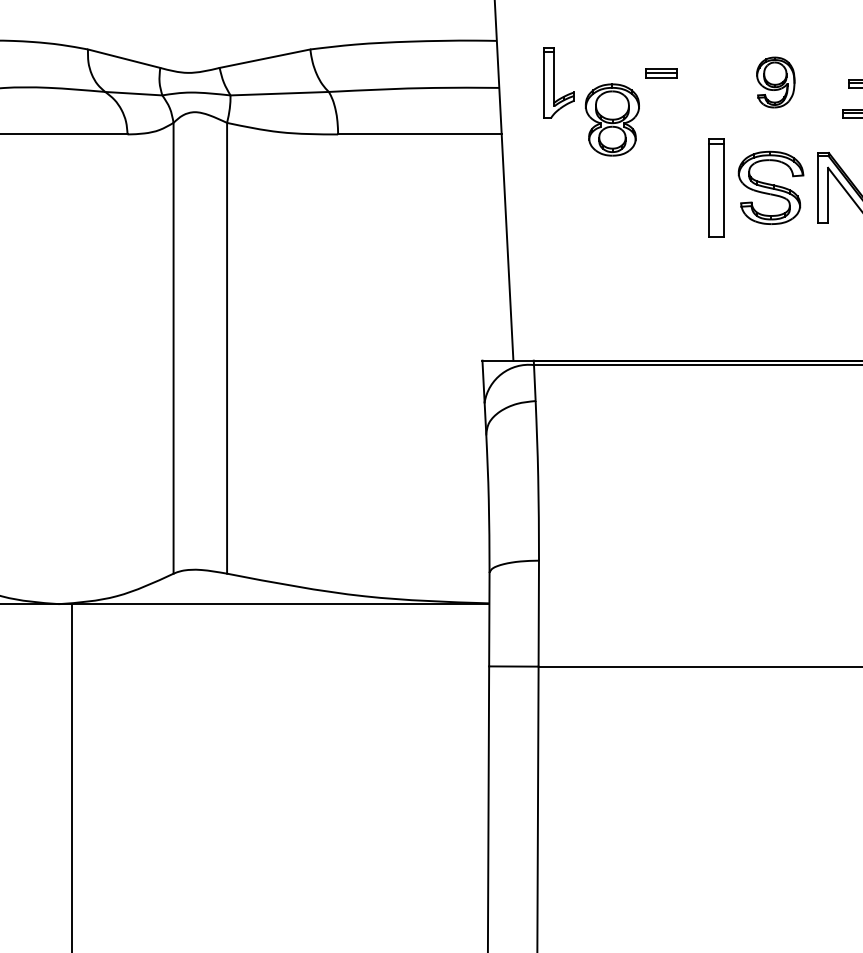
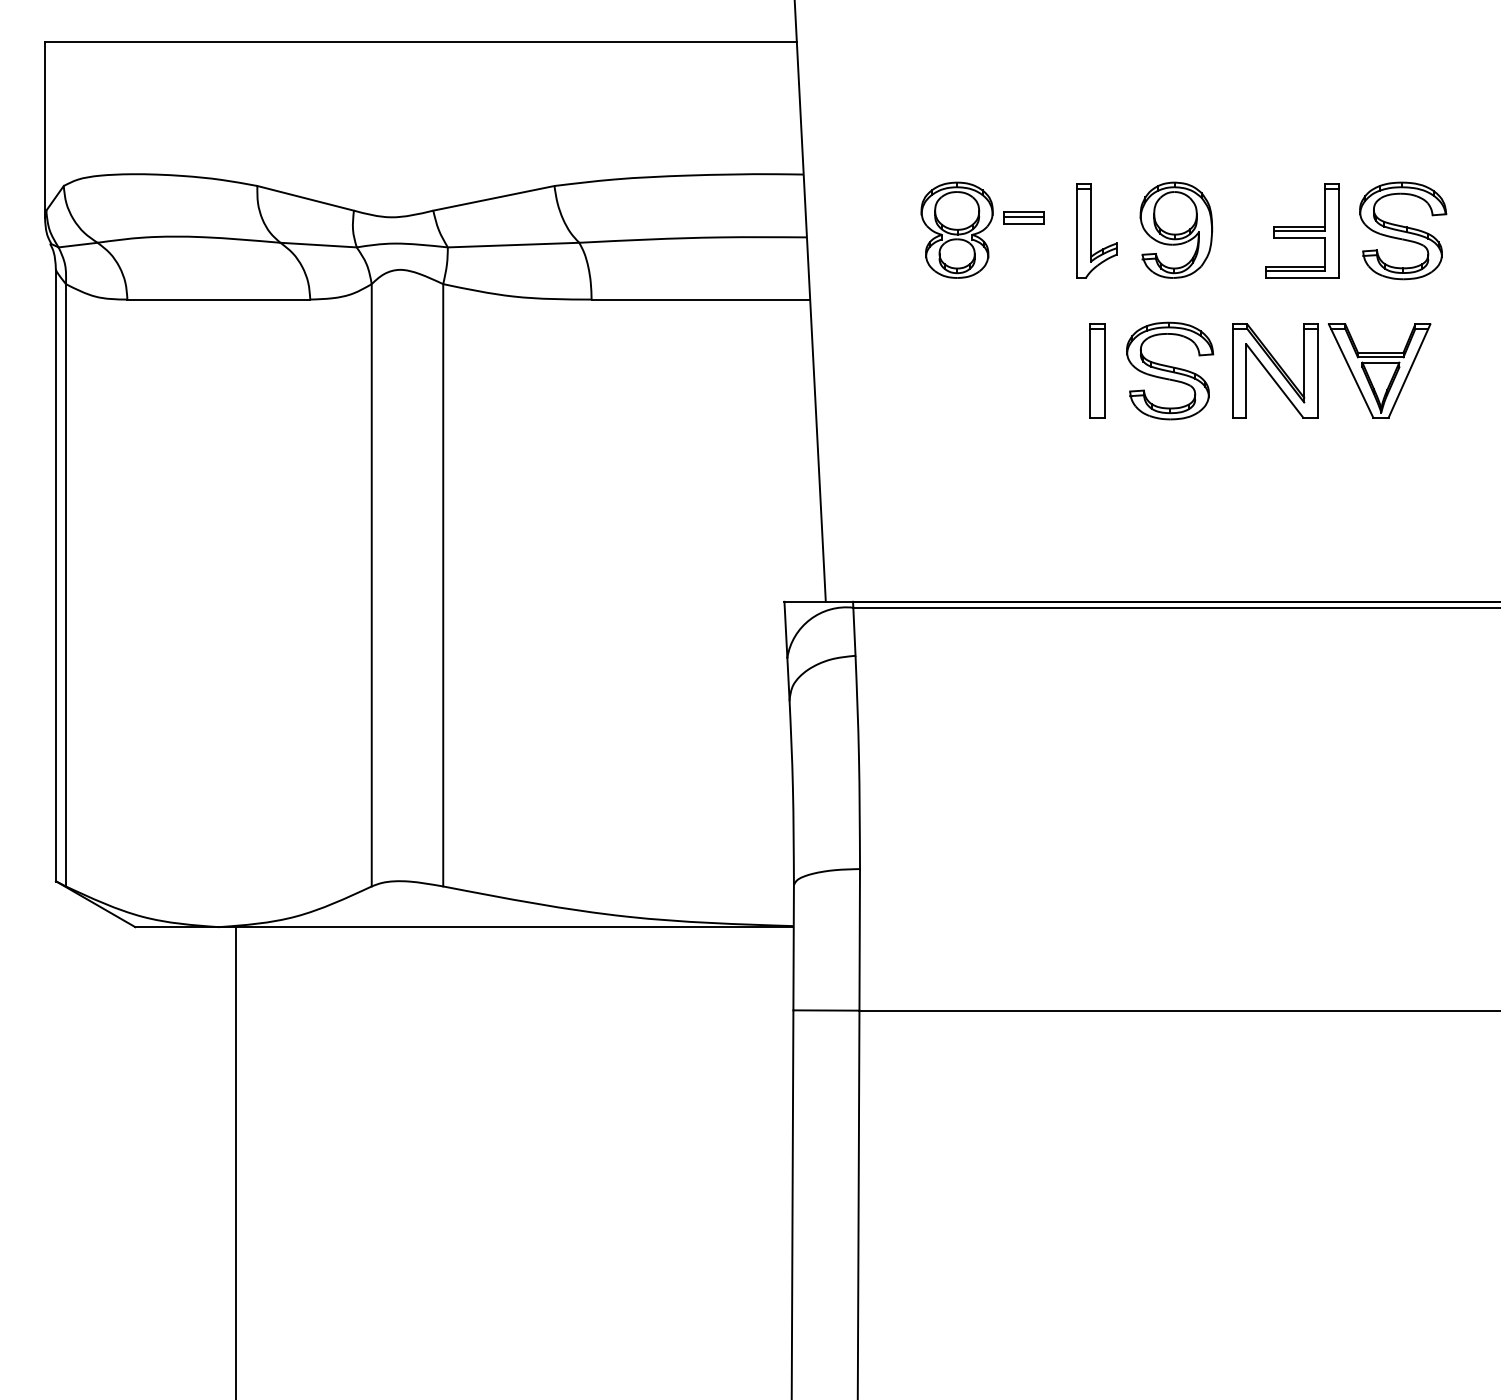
part: (558, 82) -> (1096, 230), moved
part: (775, 82) -> (1176, 229), size x1.43
part: (611, 119) -> (956, 229), moved
part: (716, 187) -> (1097, 370), size x0.71

